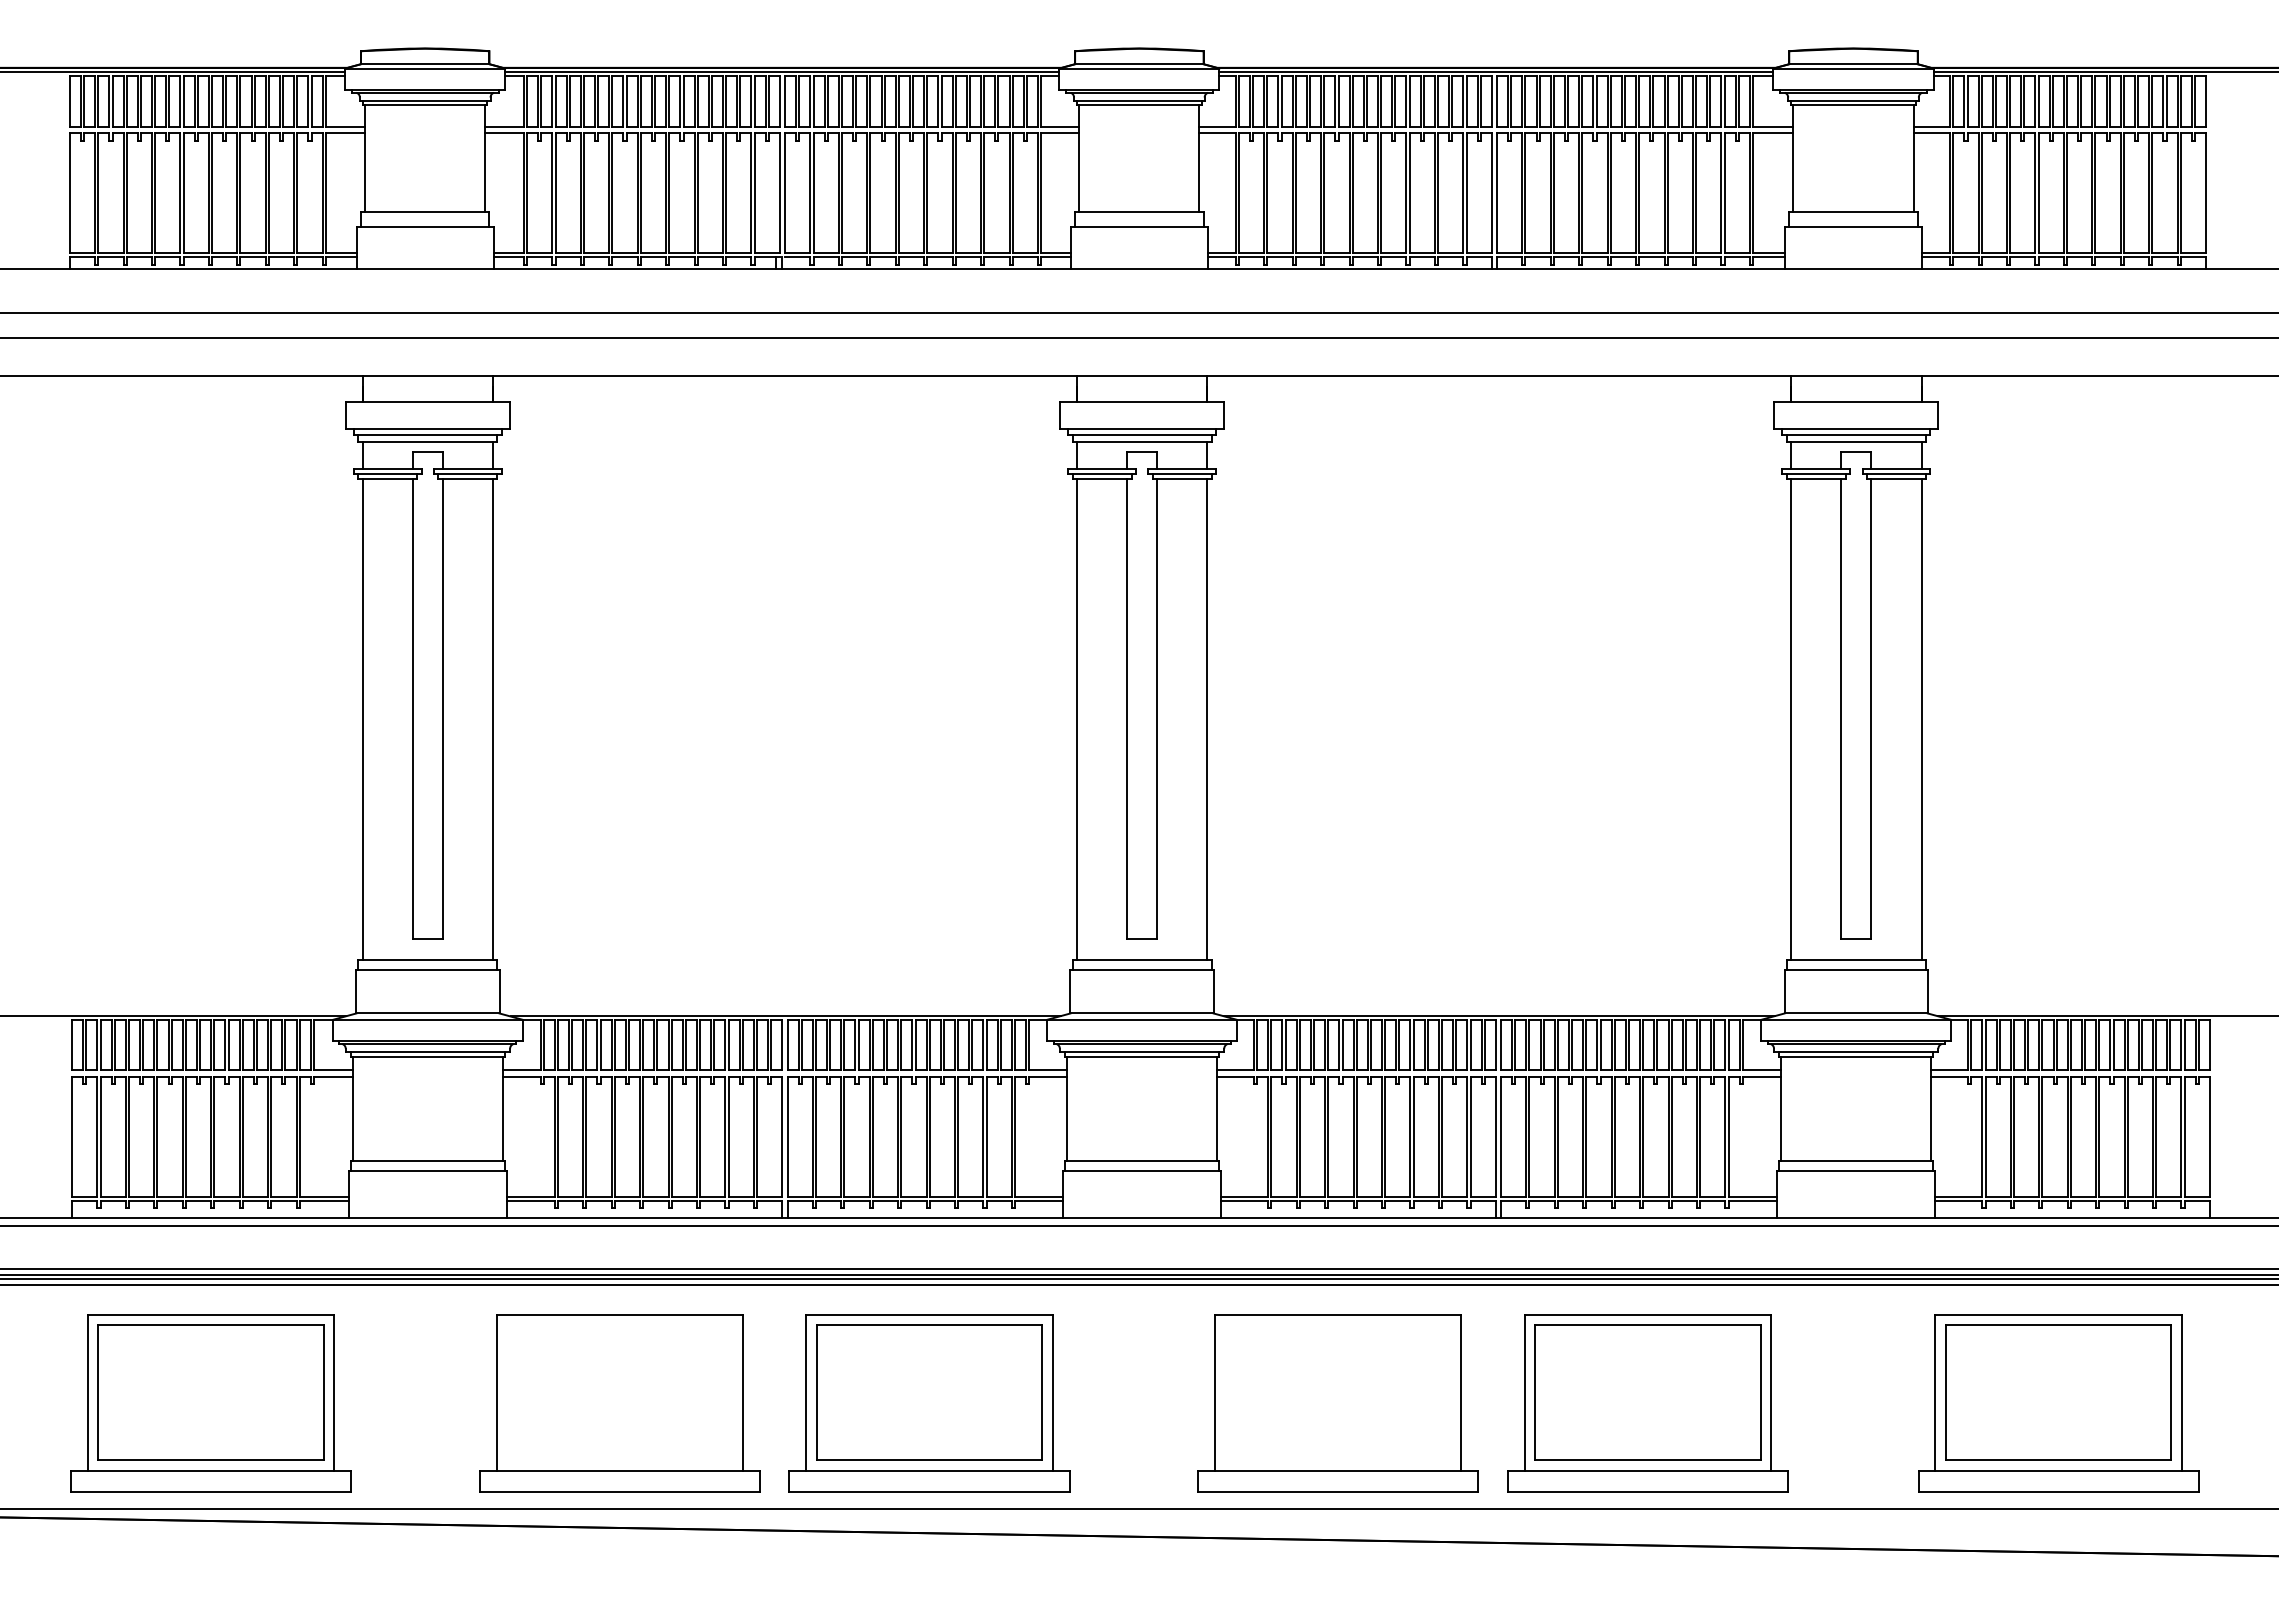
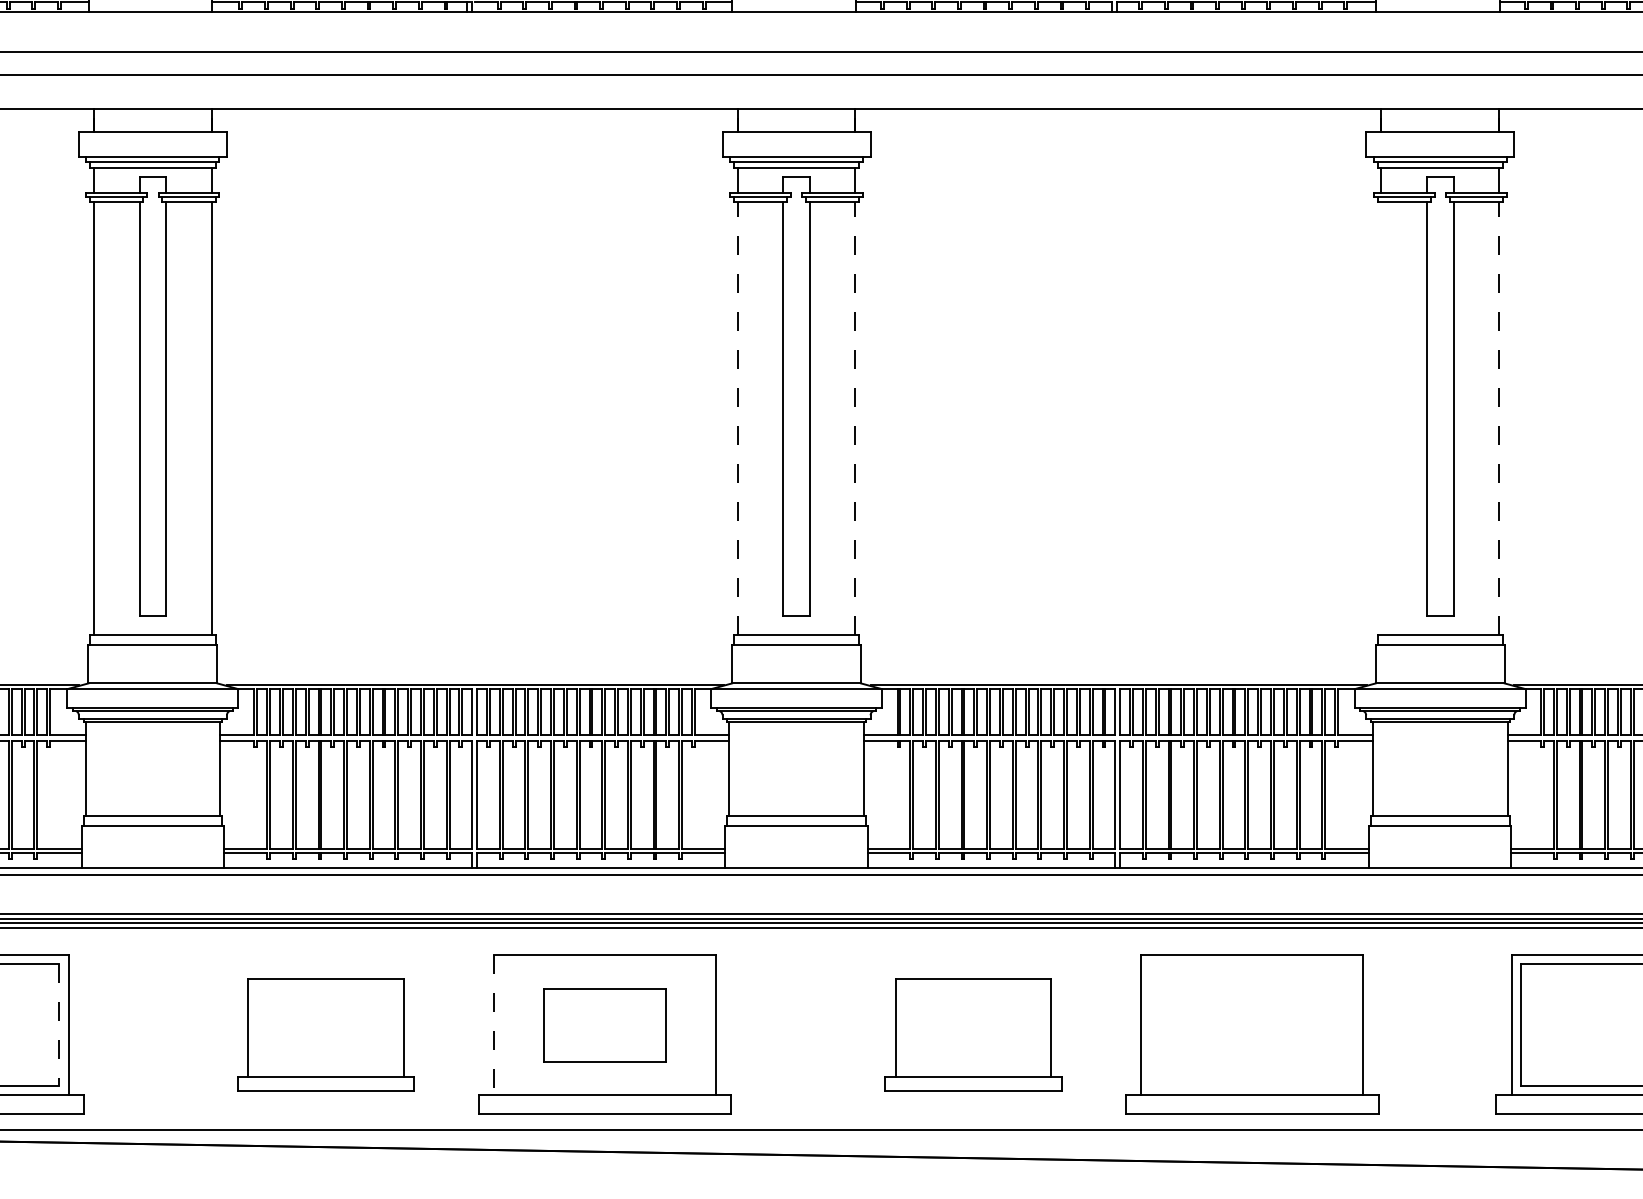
line: (1076, 719) -> (737, 418), solid -> dashed
line: (1207, 719) -> (855, 418), solid -> dashed
line: (1790, 719) -> (1381, 418), removed
line: (1921, 719) -> (1499, 418), solid -> dashed
line: (806, 1392) -> (494, 1025), solid -> dashed
part: (929, 1392) -> (604, 1025), size x0.6
part: (1647, 1392) -> (1252, 1025), removed
line: (323, 1393) -> (58, 1025), solid -> dashed
part: (619, 1403) -> (325, 1034), size x0.7
part: (1337, 1403) -> (972, 1034), size x0.7

